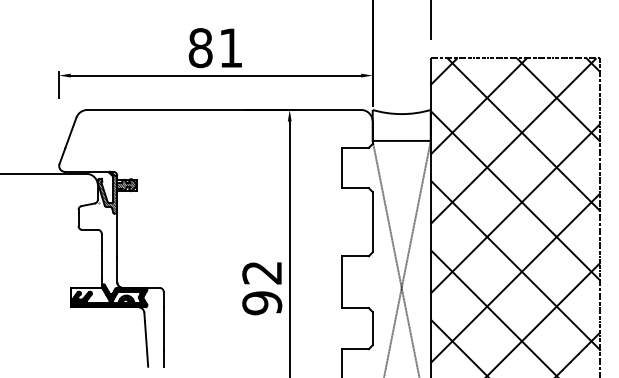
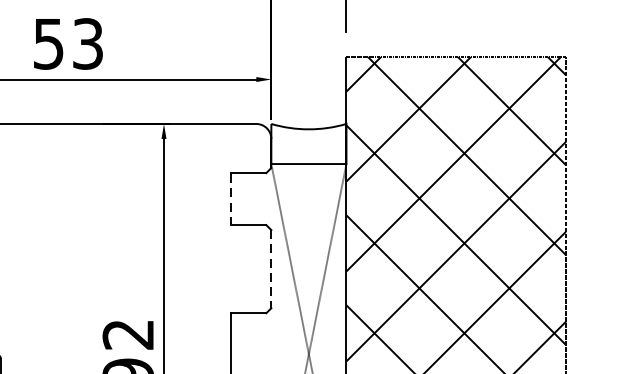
text: (215, 48) -> (67, 44), 81 -> 53
line: (341, 168) -> (230, 199), solid -> dashed
line: (372, 222) -> (271, 269), solid -> dashed

